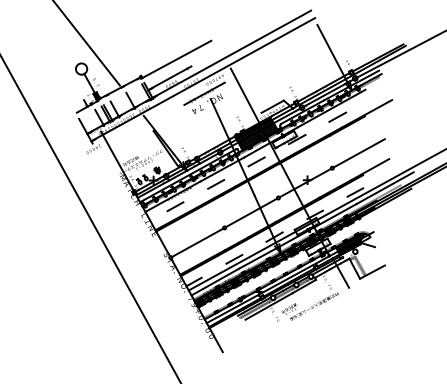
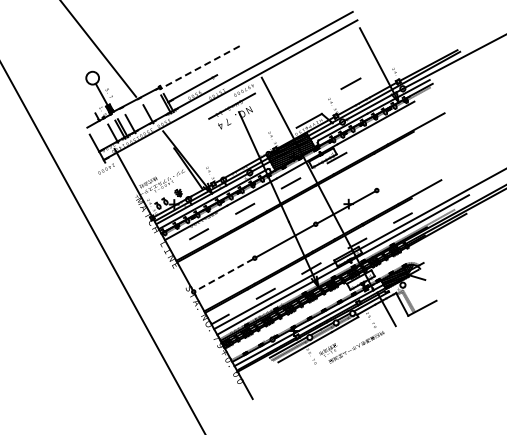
line: (176, 59) -> (200, 67), solid -> dashed
line: (337, 117) -> (350, 83), moved
line: (359, 153) -> (407, 173), removed
line: (197, 243) -> (223, 275), solid -> dashed

